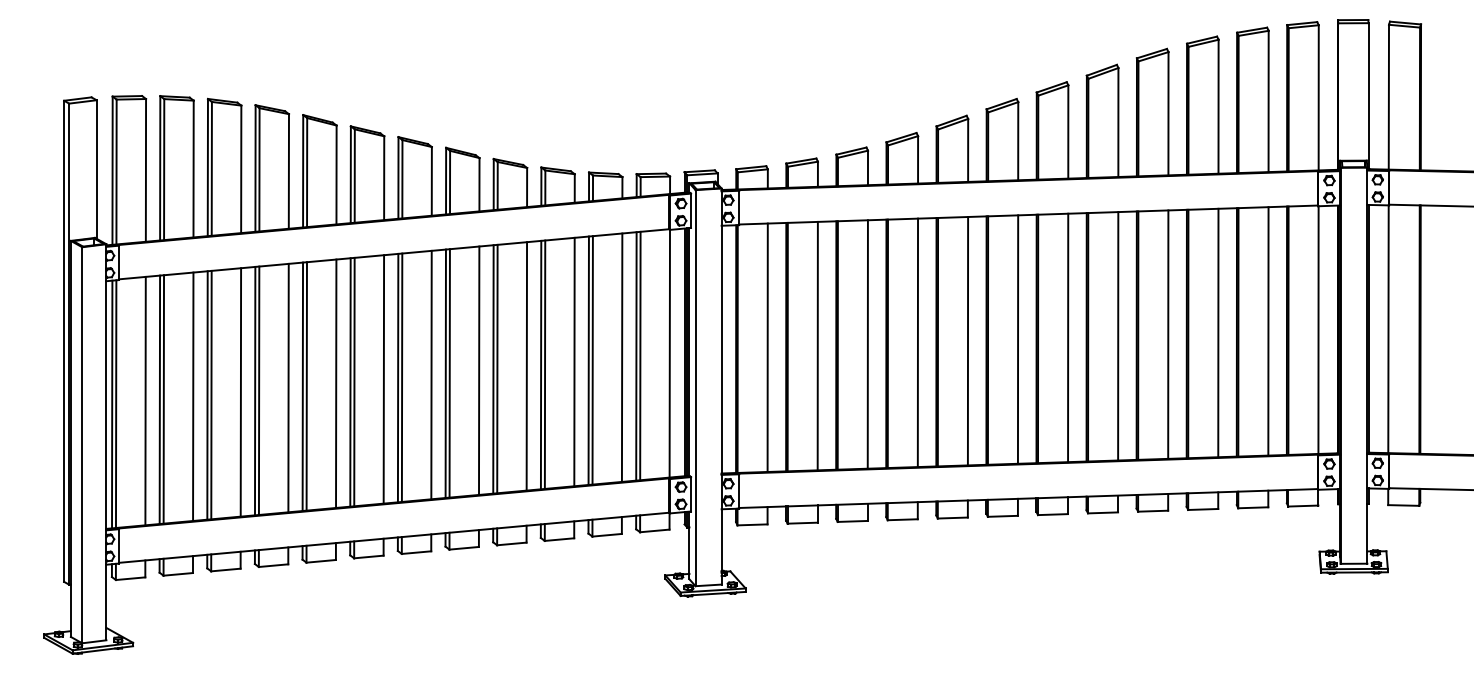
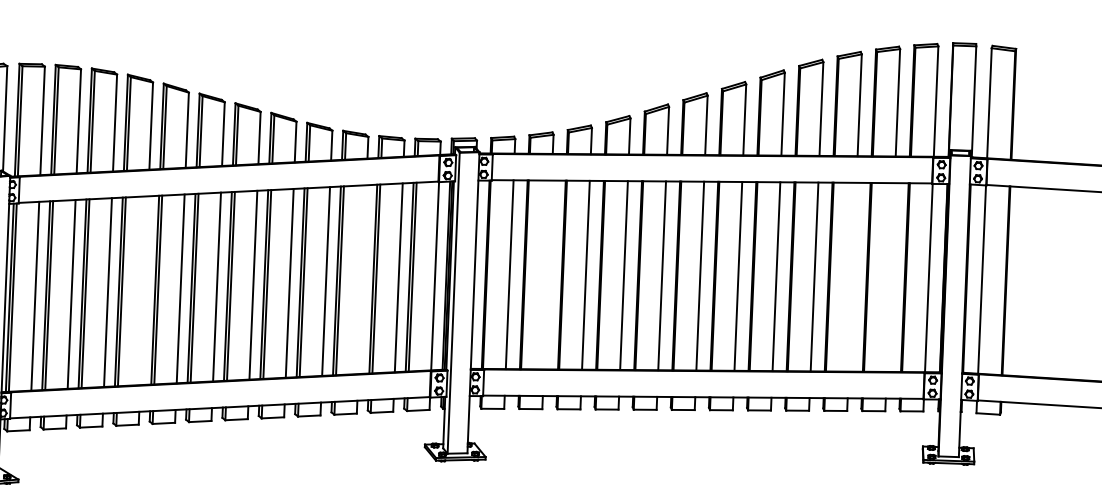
line: (1268, 331) -> (890, 277), removed
line: (1218, 332) -> (852, 276), removed
line: (817, 345) -> (547, 274), removed
line: (574, 361) -> (362, 279), removed
line: (288, 387) -> (144, 290), removed

